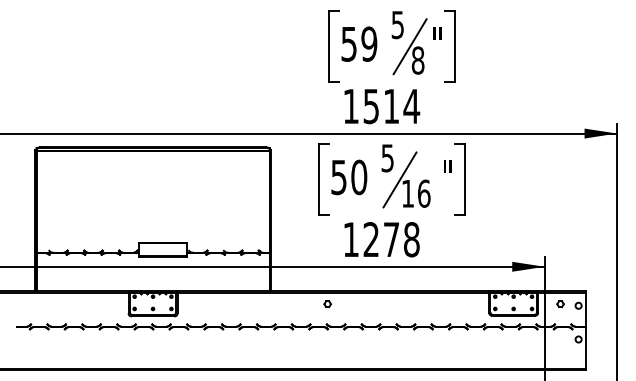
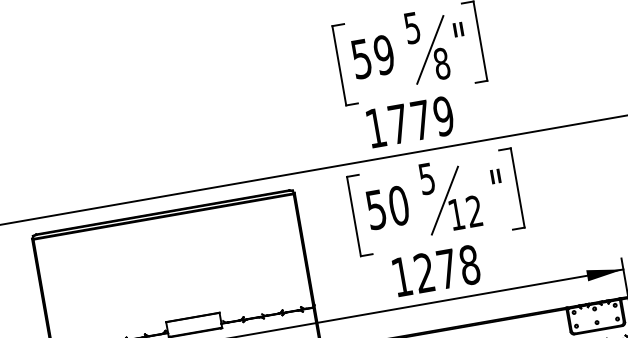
text: (391, 106) -> (421, 120), 1514 -> 1779
text: (424, 193) -> (474, 211), 16 -> 12

